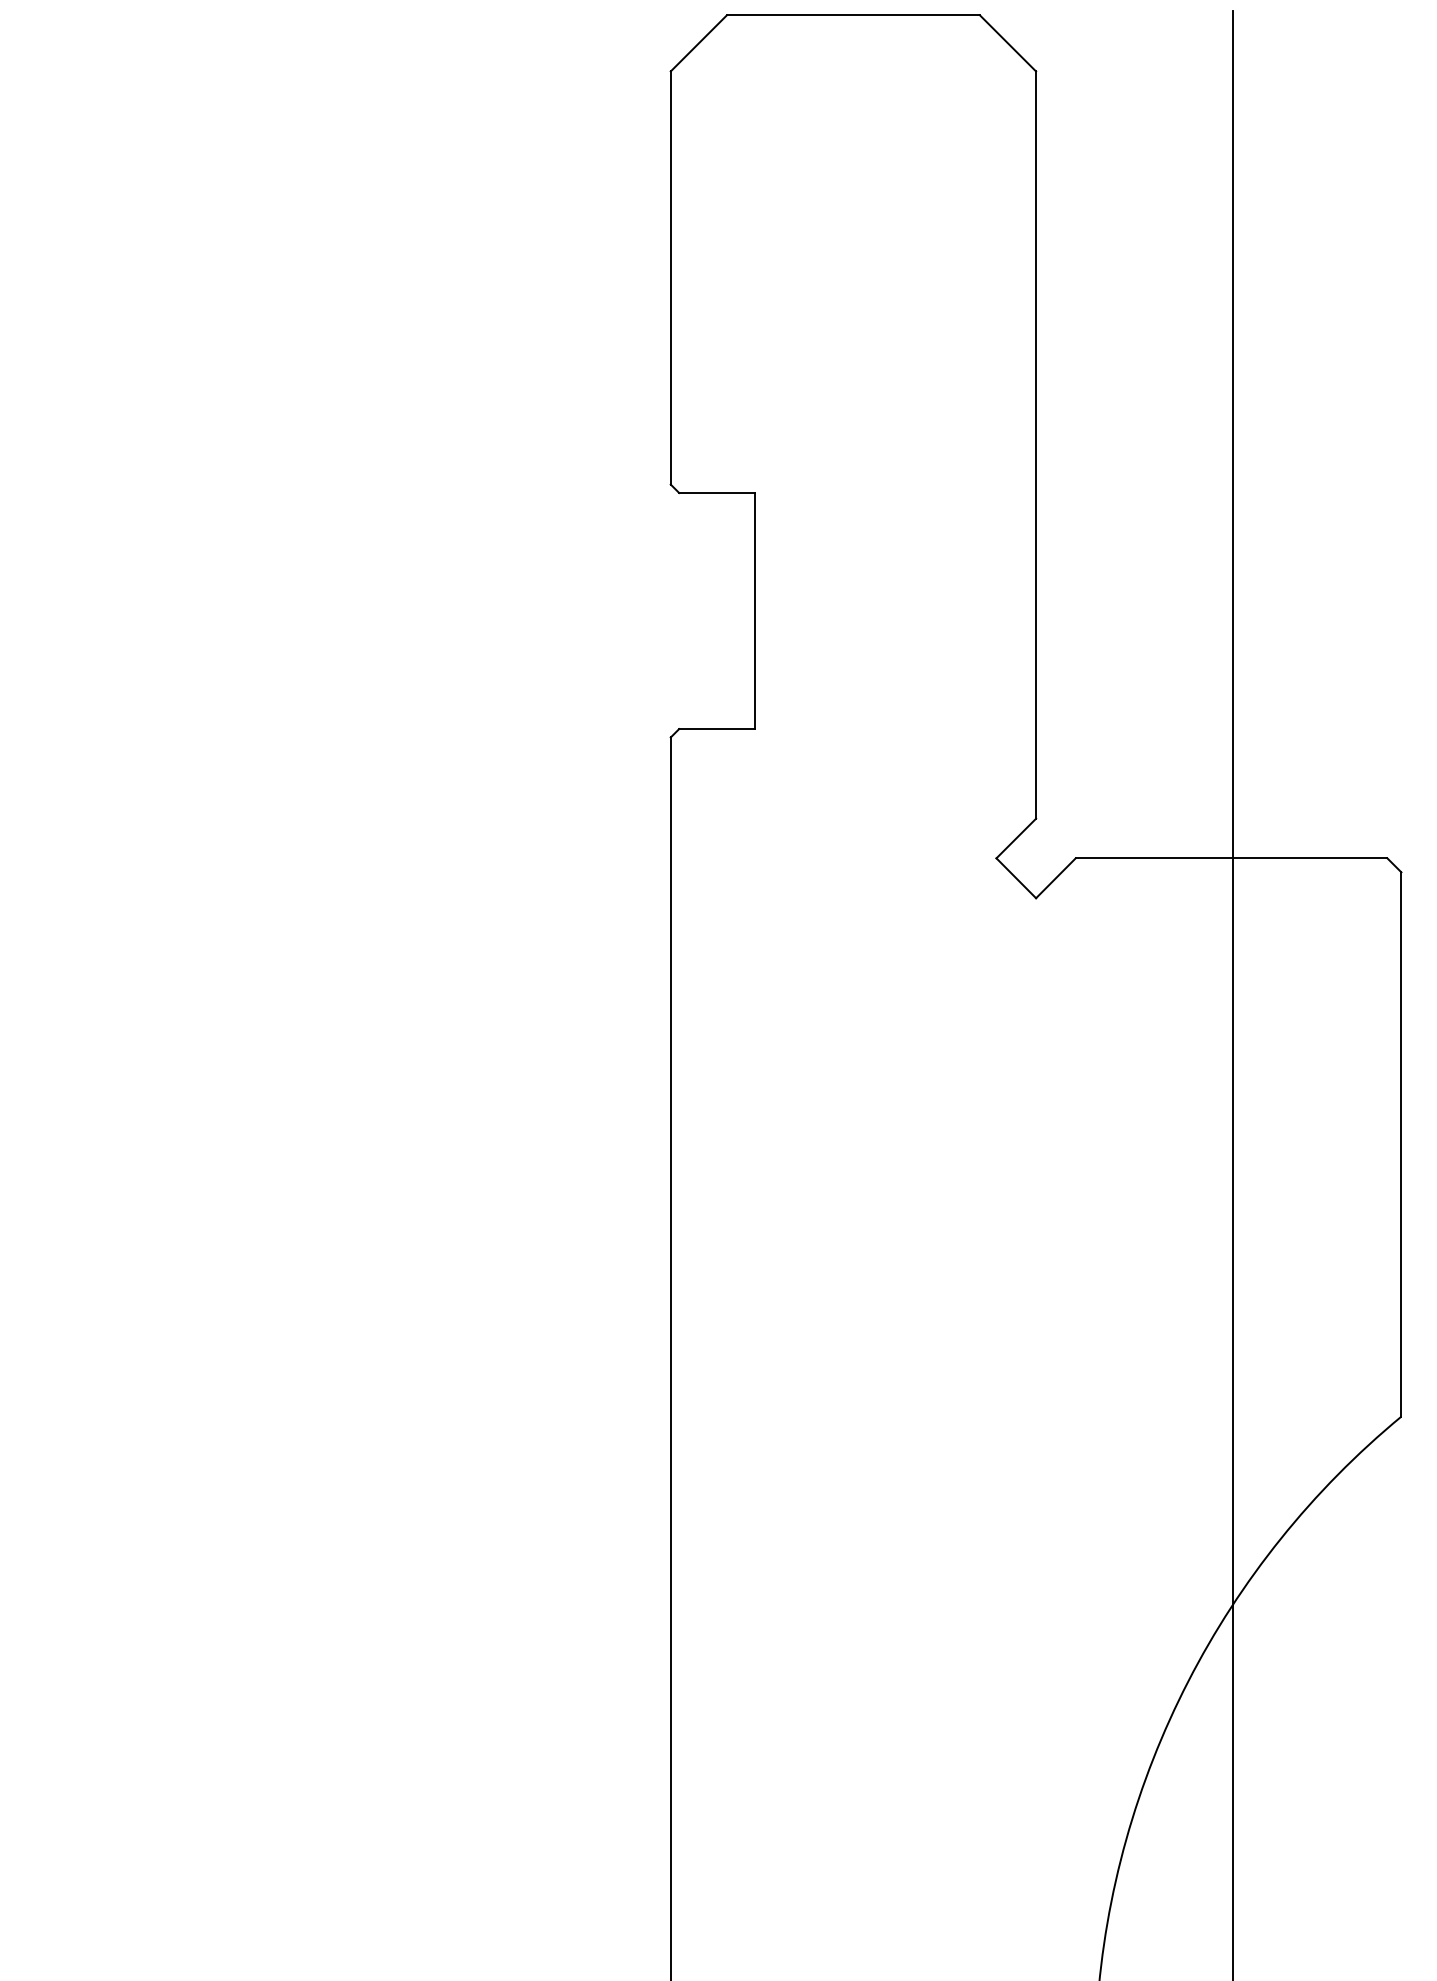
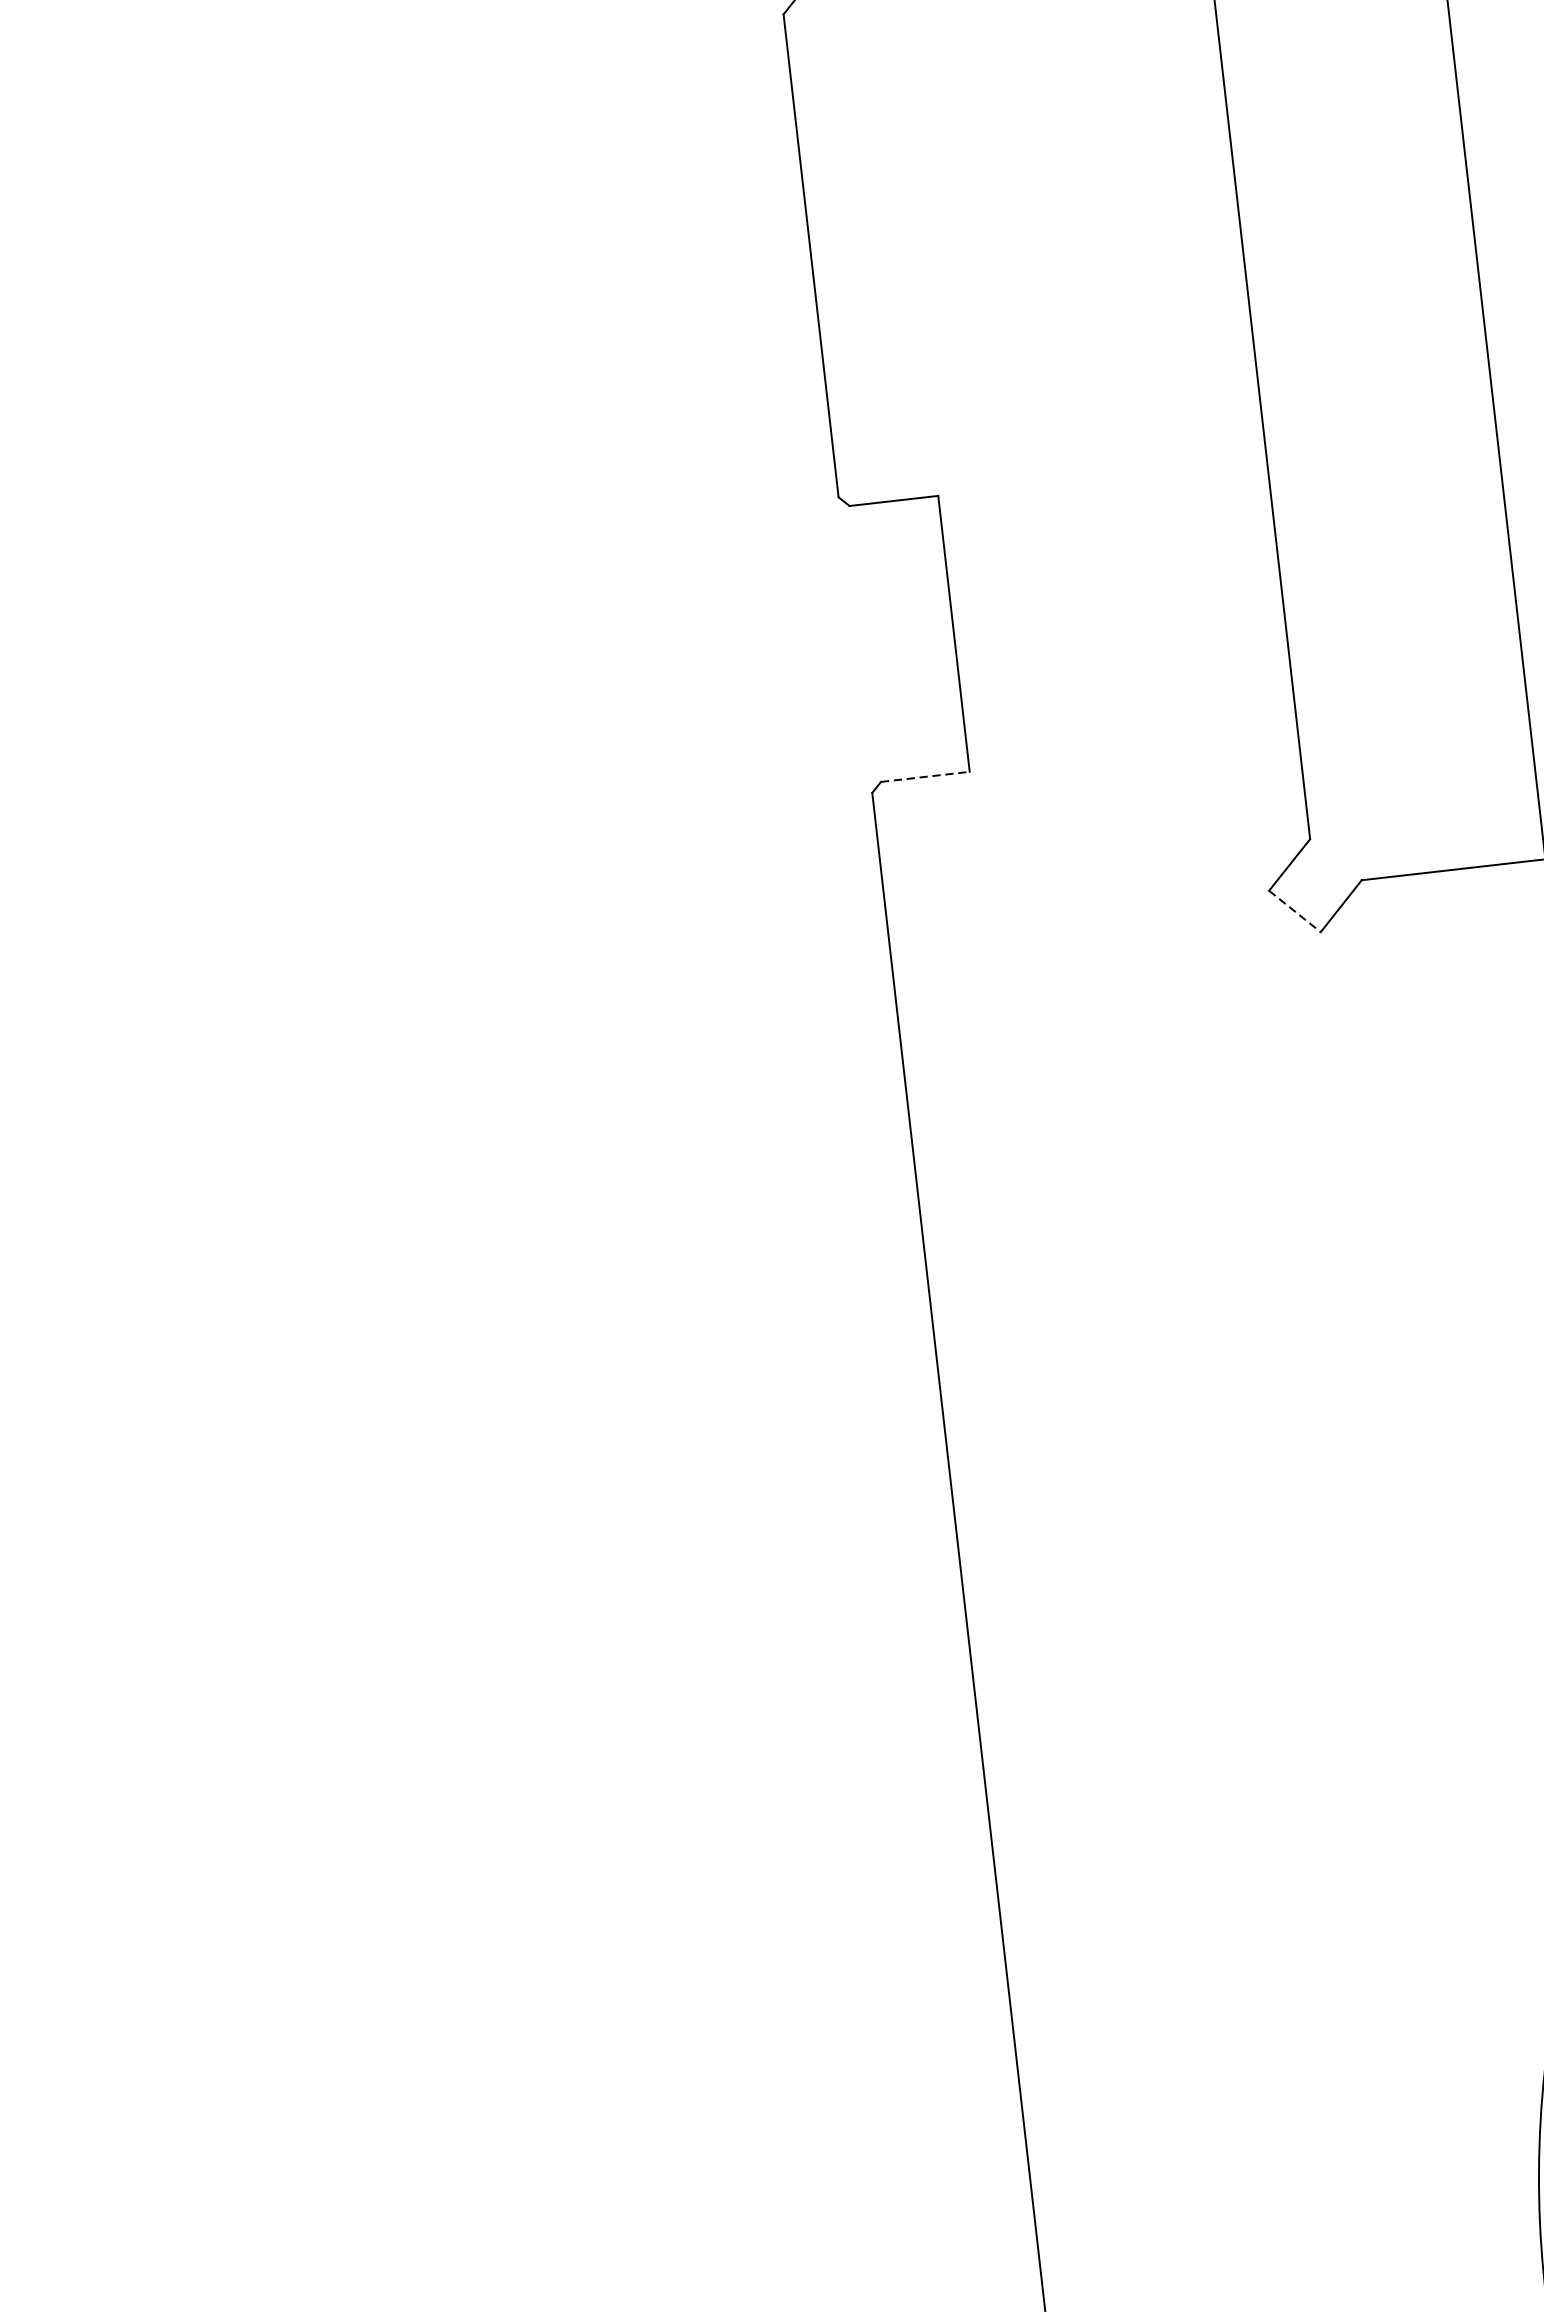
line: (717, 729) -> (925, 777), solid -> dashed
line: (1016, 878) -> (1295, 911), solid -> dashed

